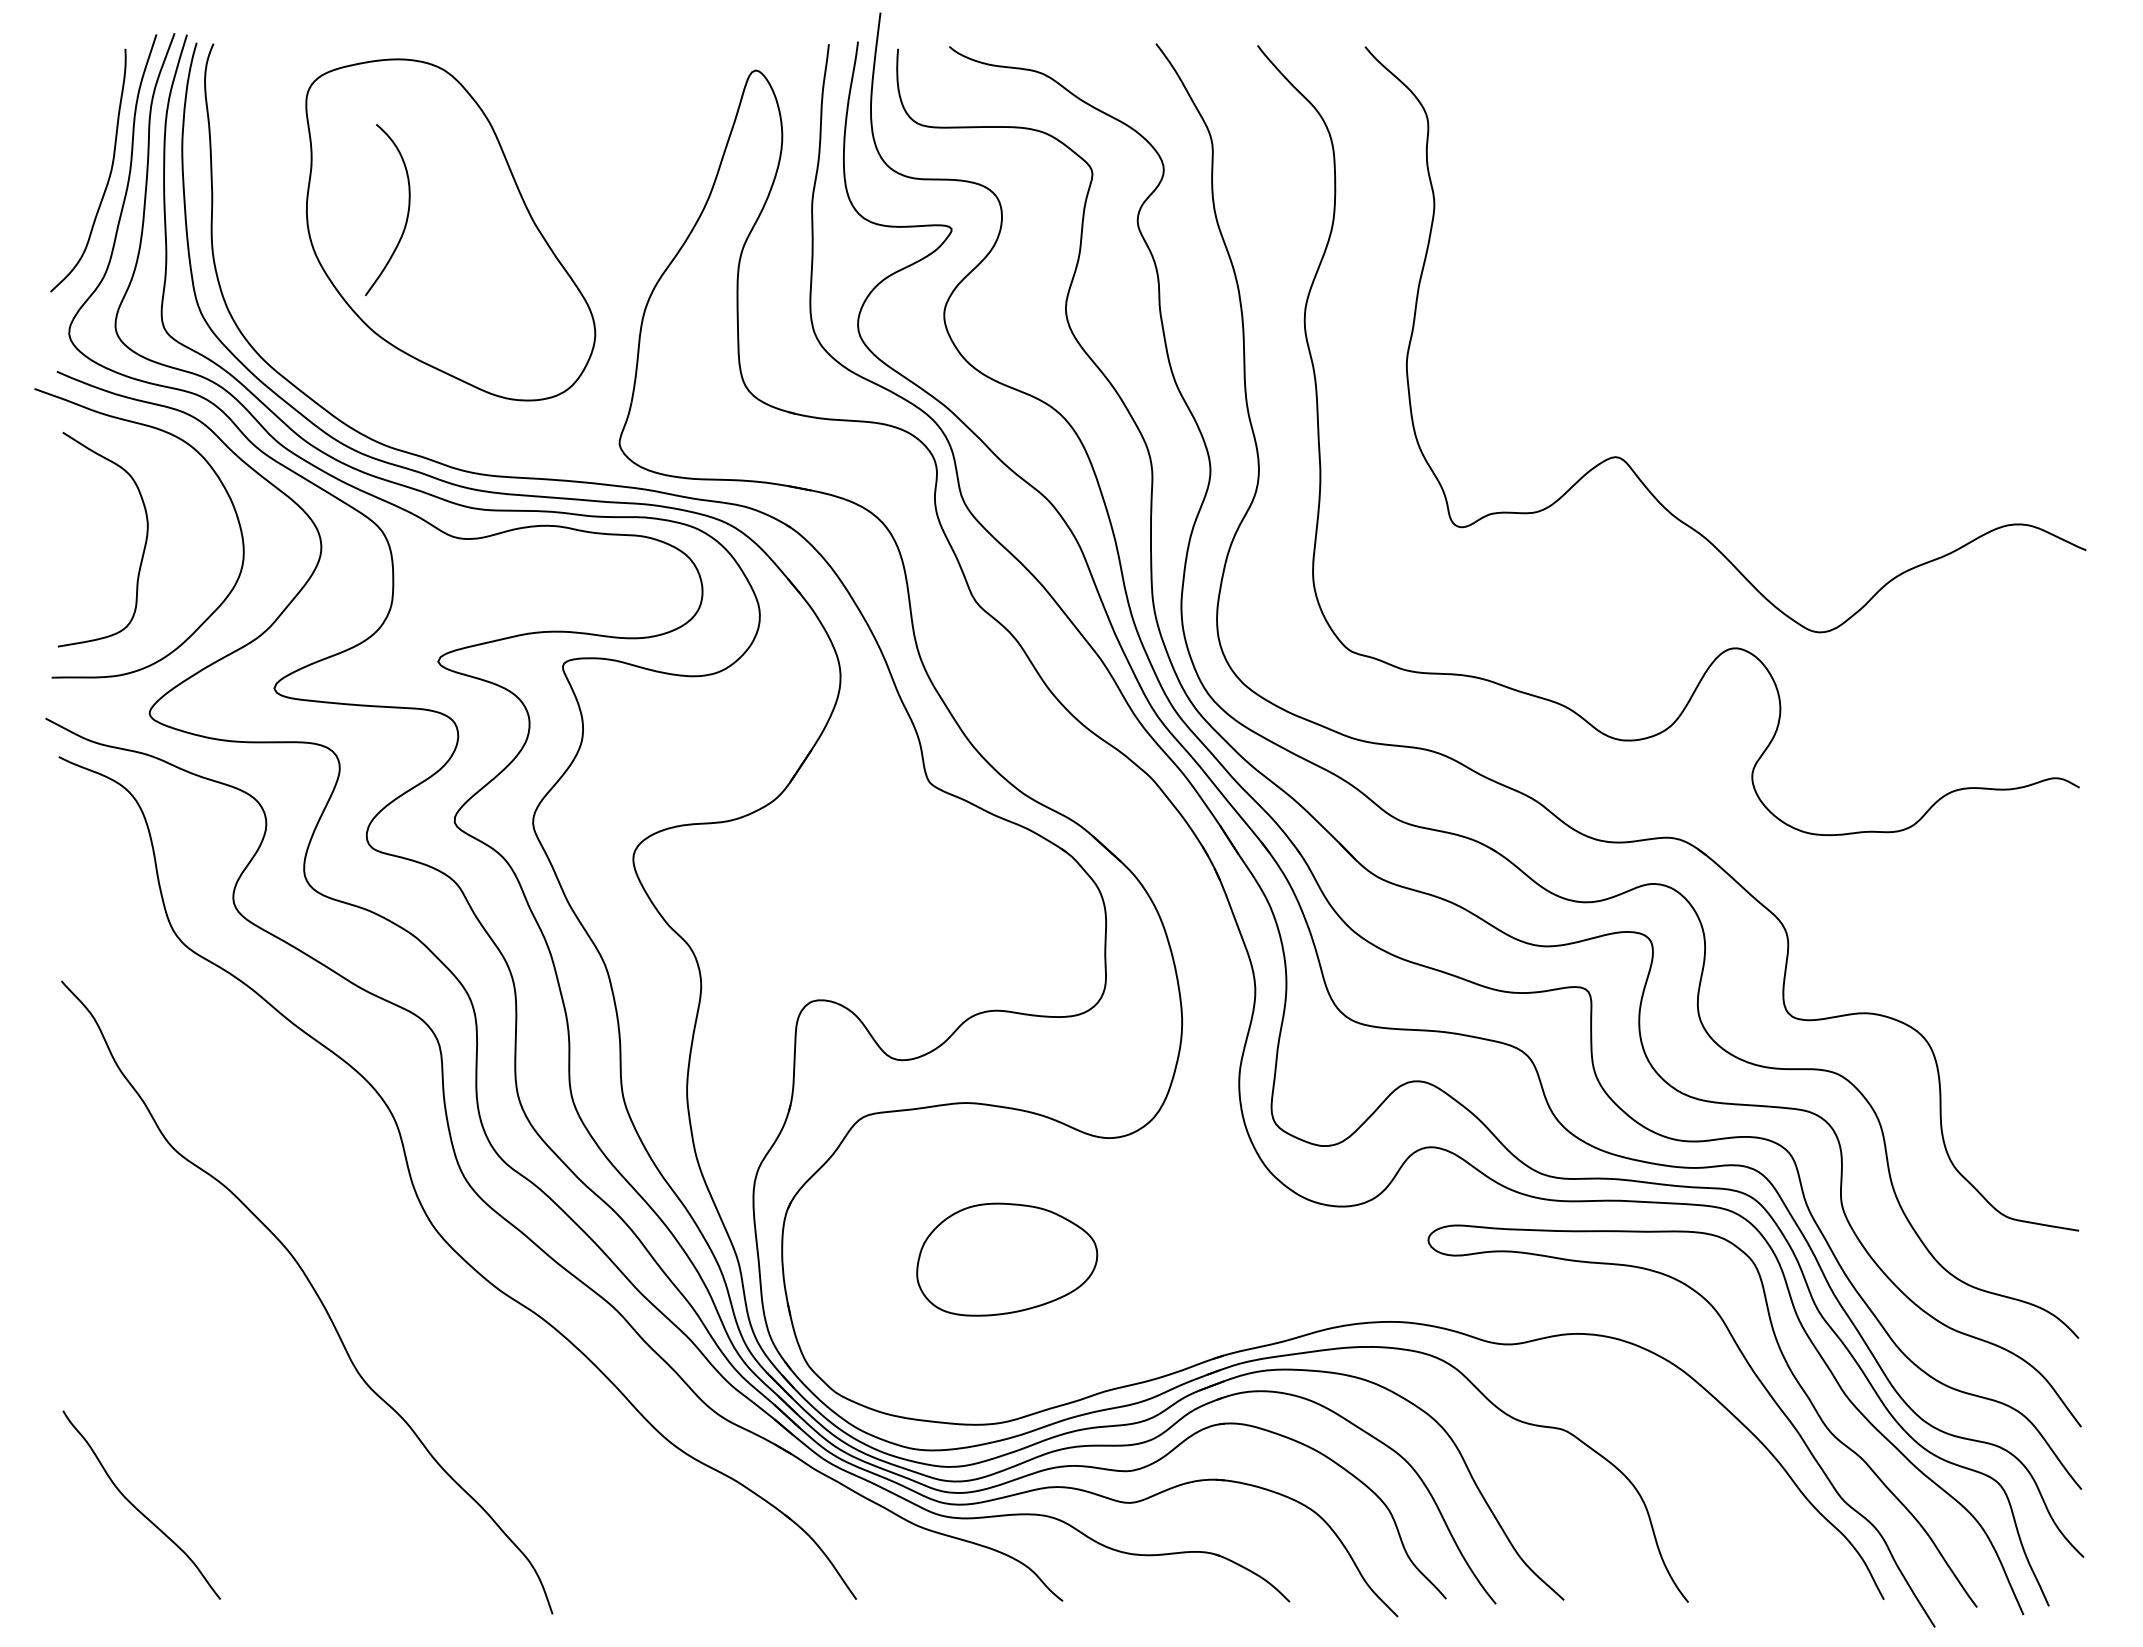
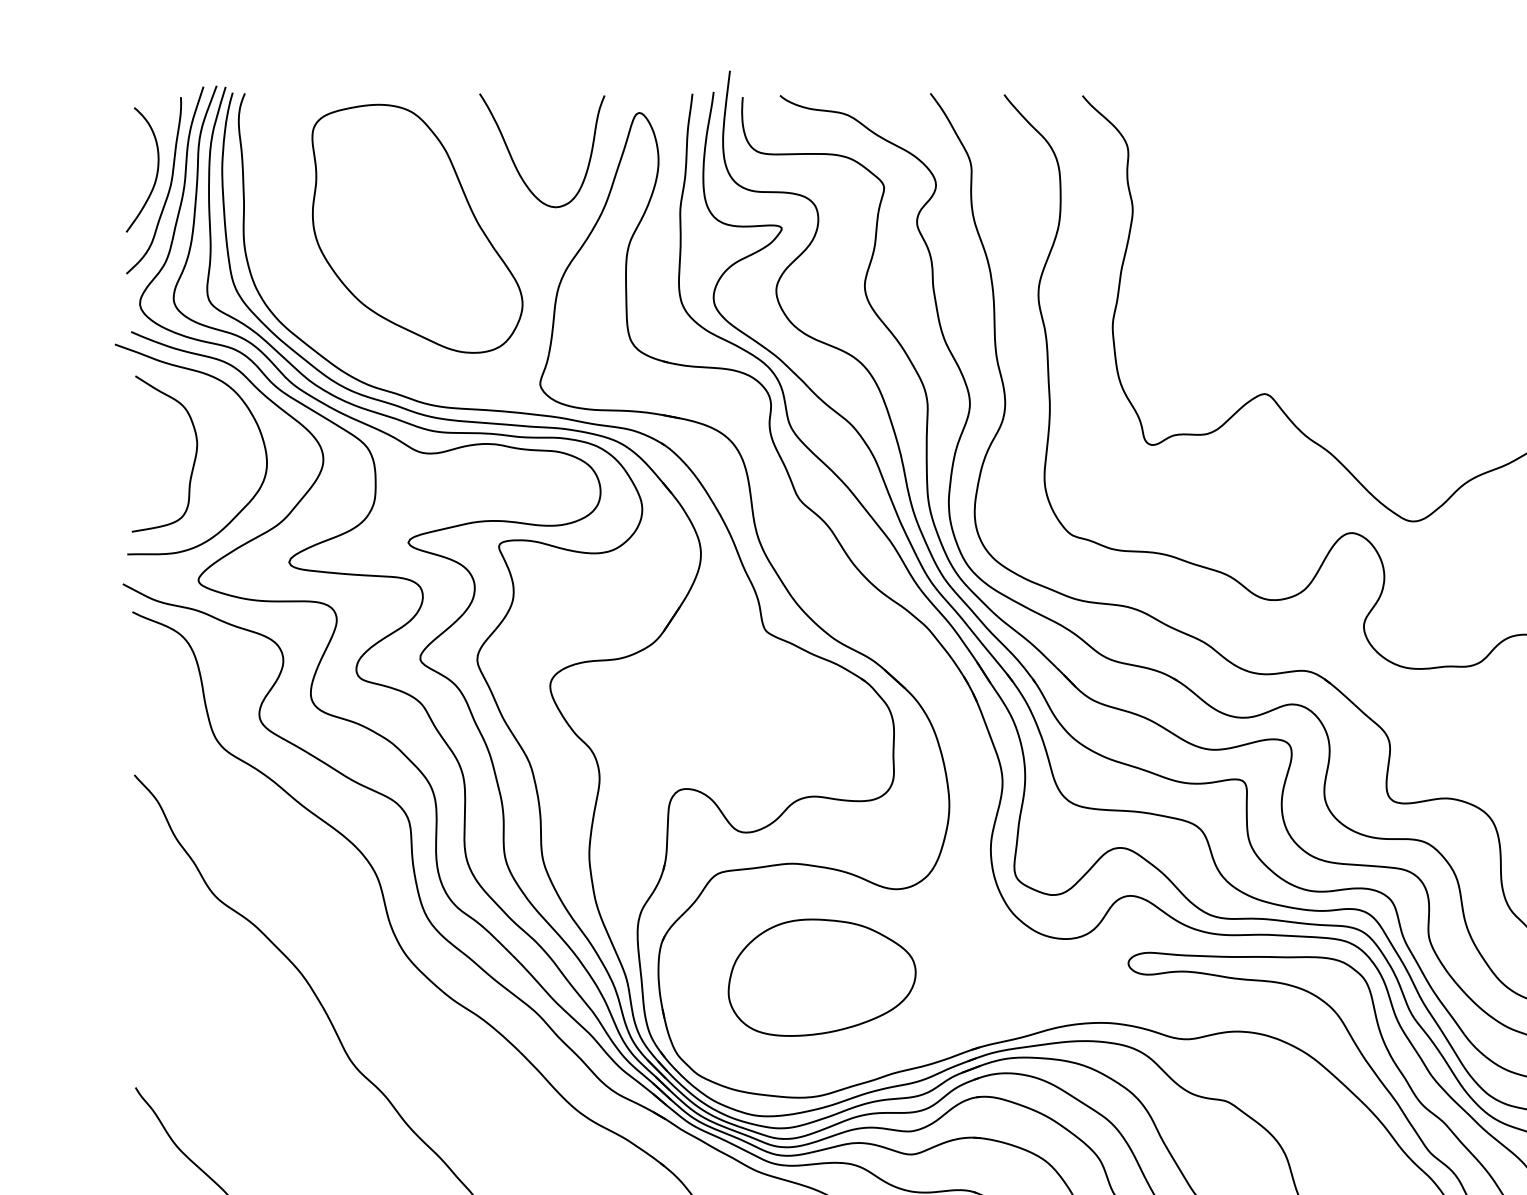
curve: (585, 141) -> (515, 164), added
curve: (406, 216) -> (156, 174), moved
part: (1006, 1259) -> (821, 977), size x1.43

